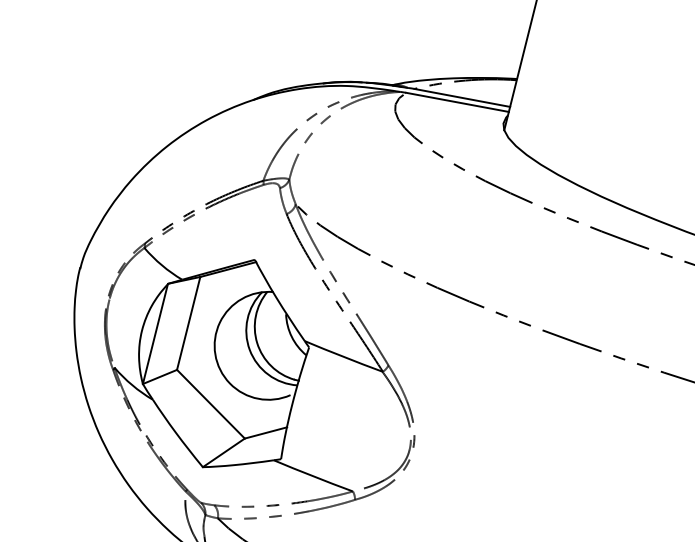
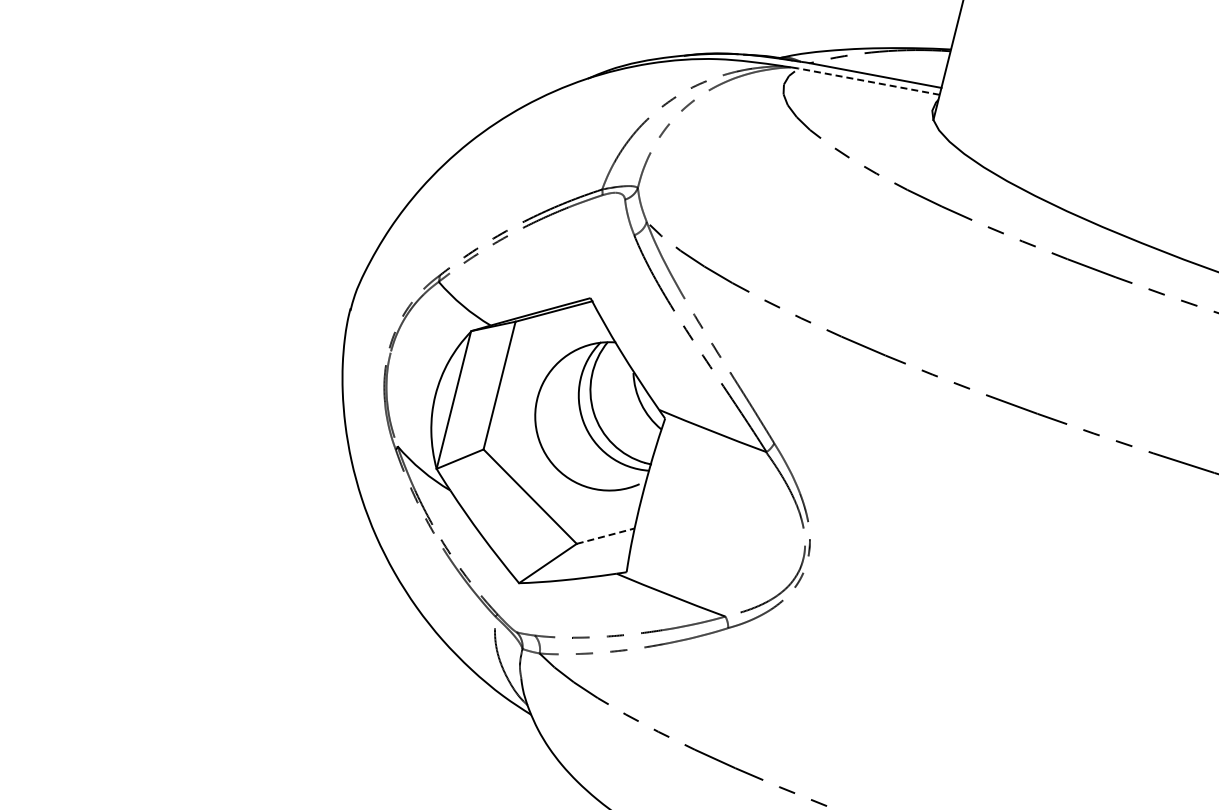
line: (457, 102) -> (869, 81), solid -> dashed
line: (266, 433) -> (606, 536), solid -> dashed

